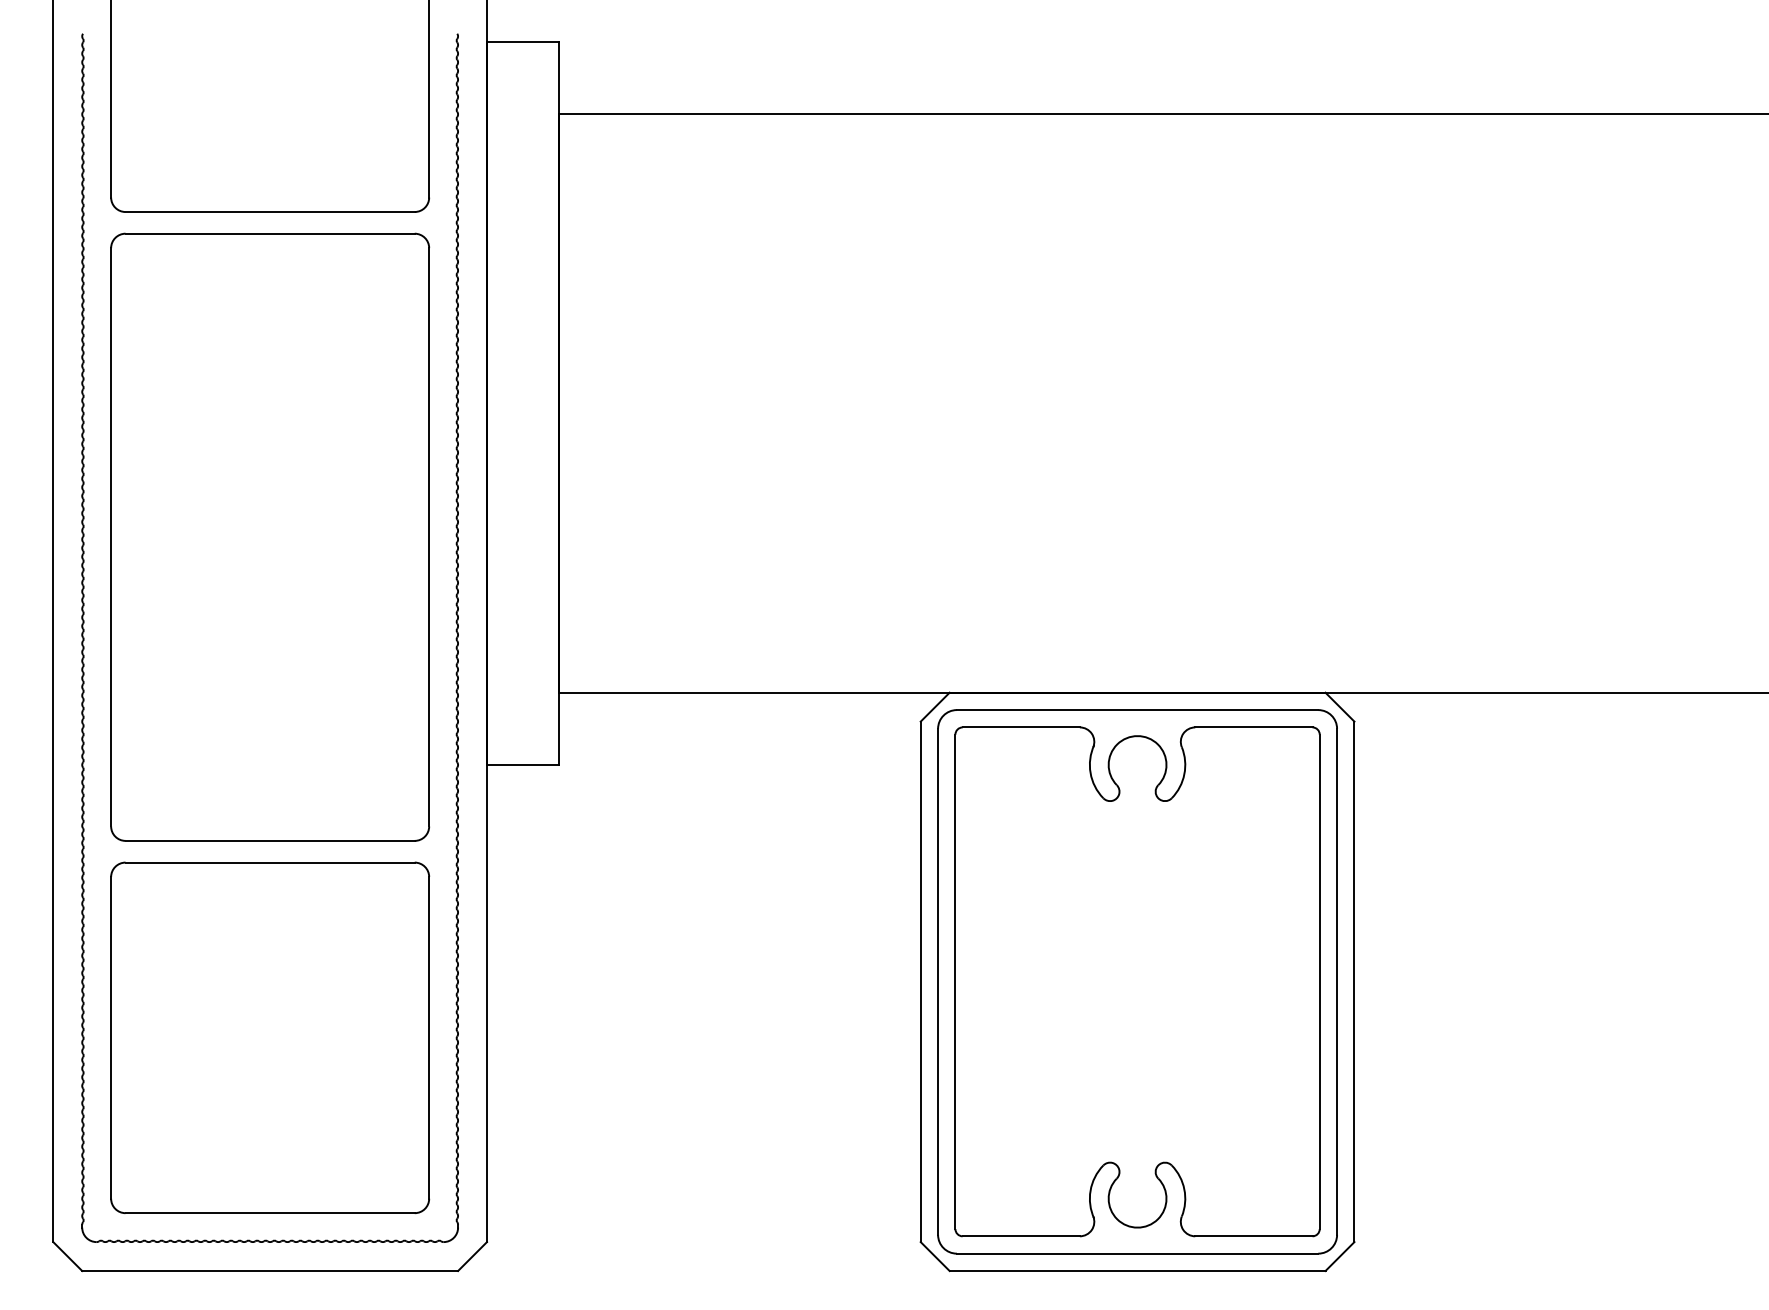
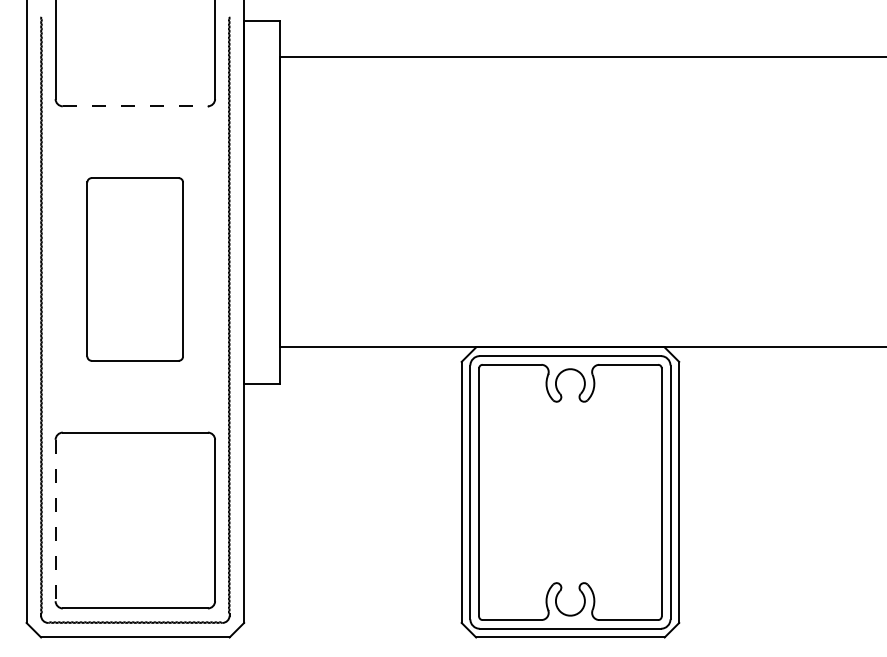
line: (270, 212) -> (135, 106), solid -> dashed
part: (268, 537) -> (134, 269), size x0.6
line: (110, 1037) -> (55, 520), solid -> dashed

